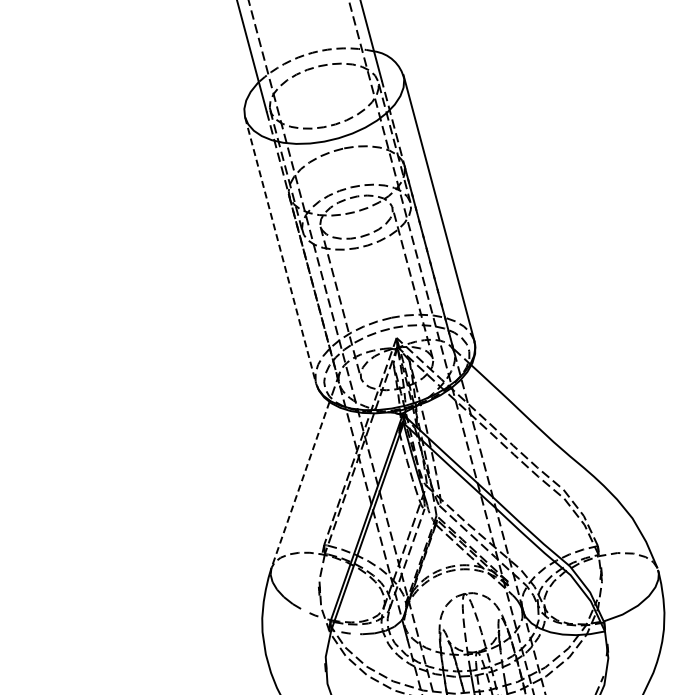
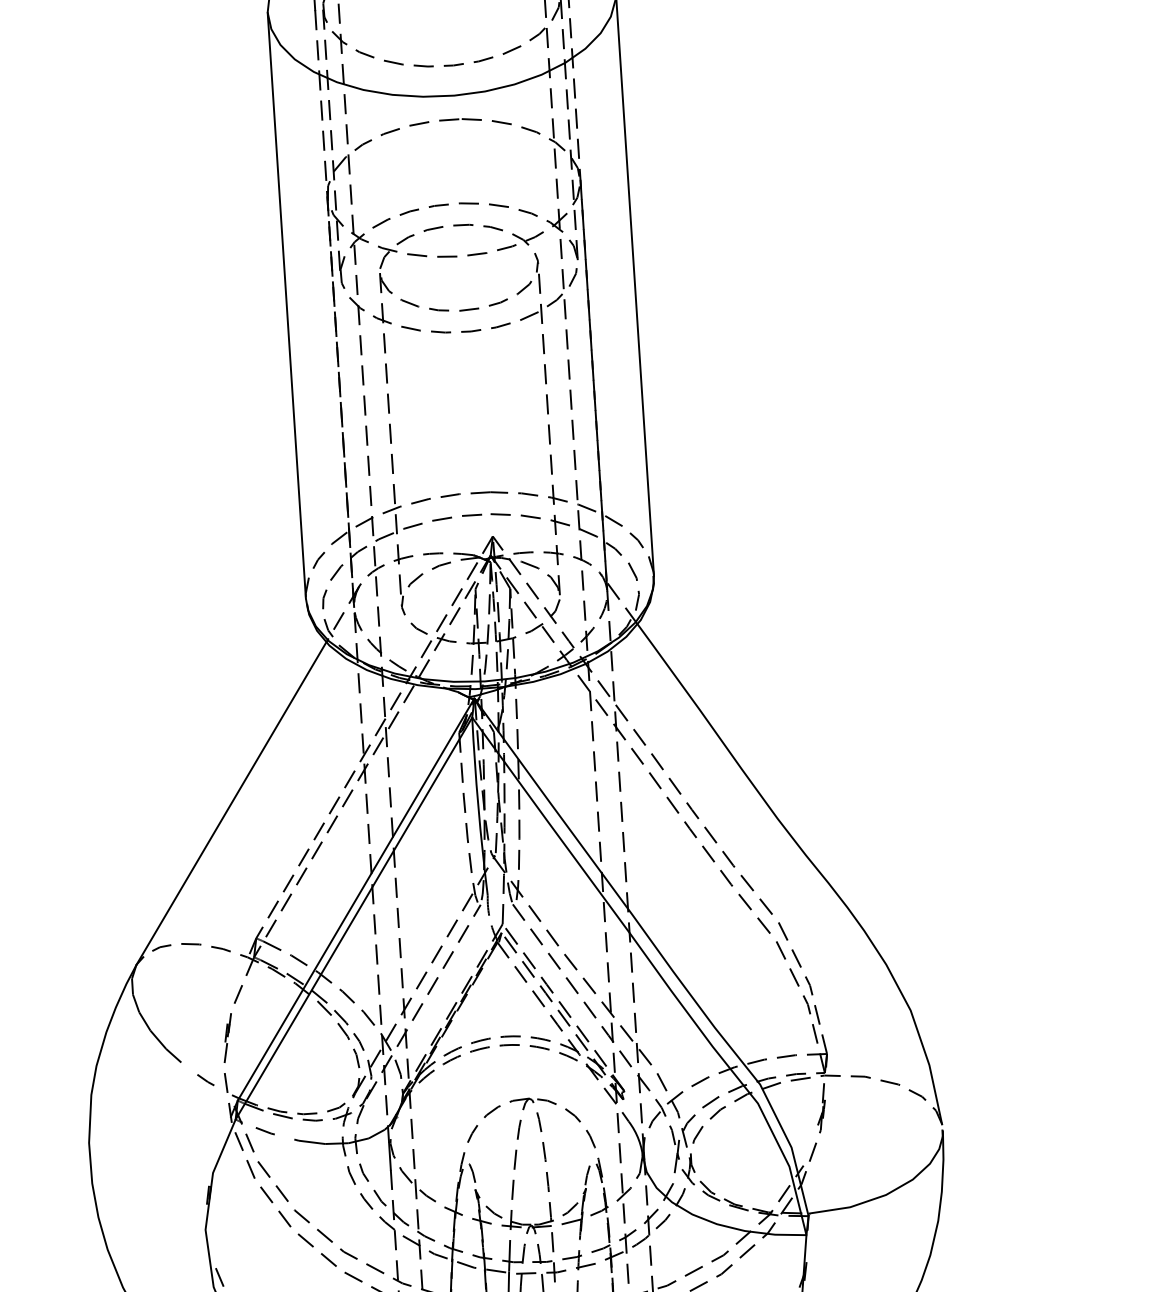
line: (280, 250) -> (286, 305), dashed -> solid
line: (300, 484) -> (231, 802), dashed -> solid

